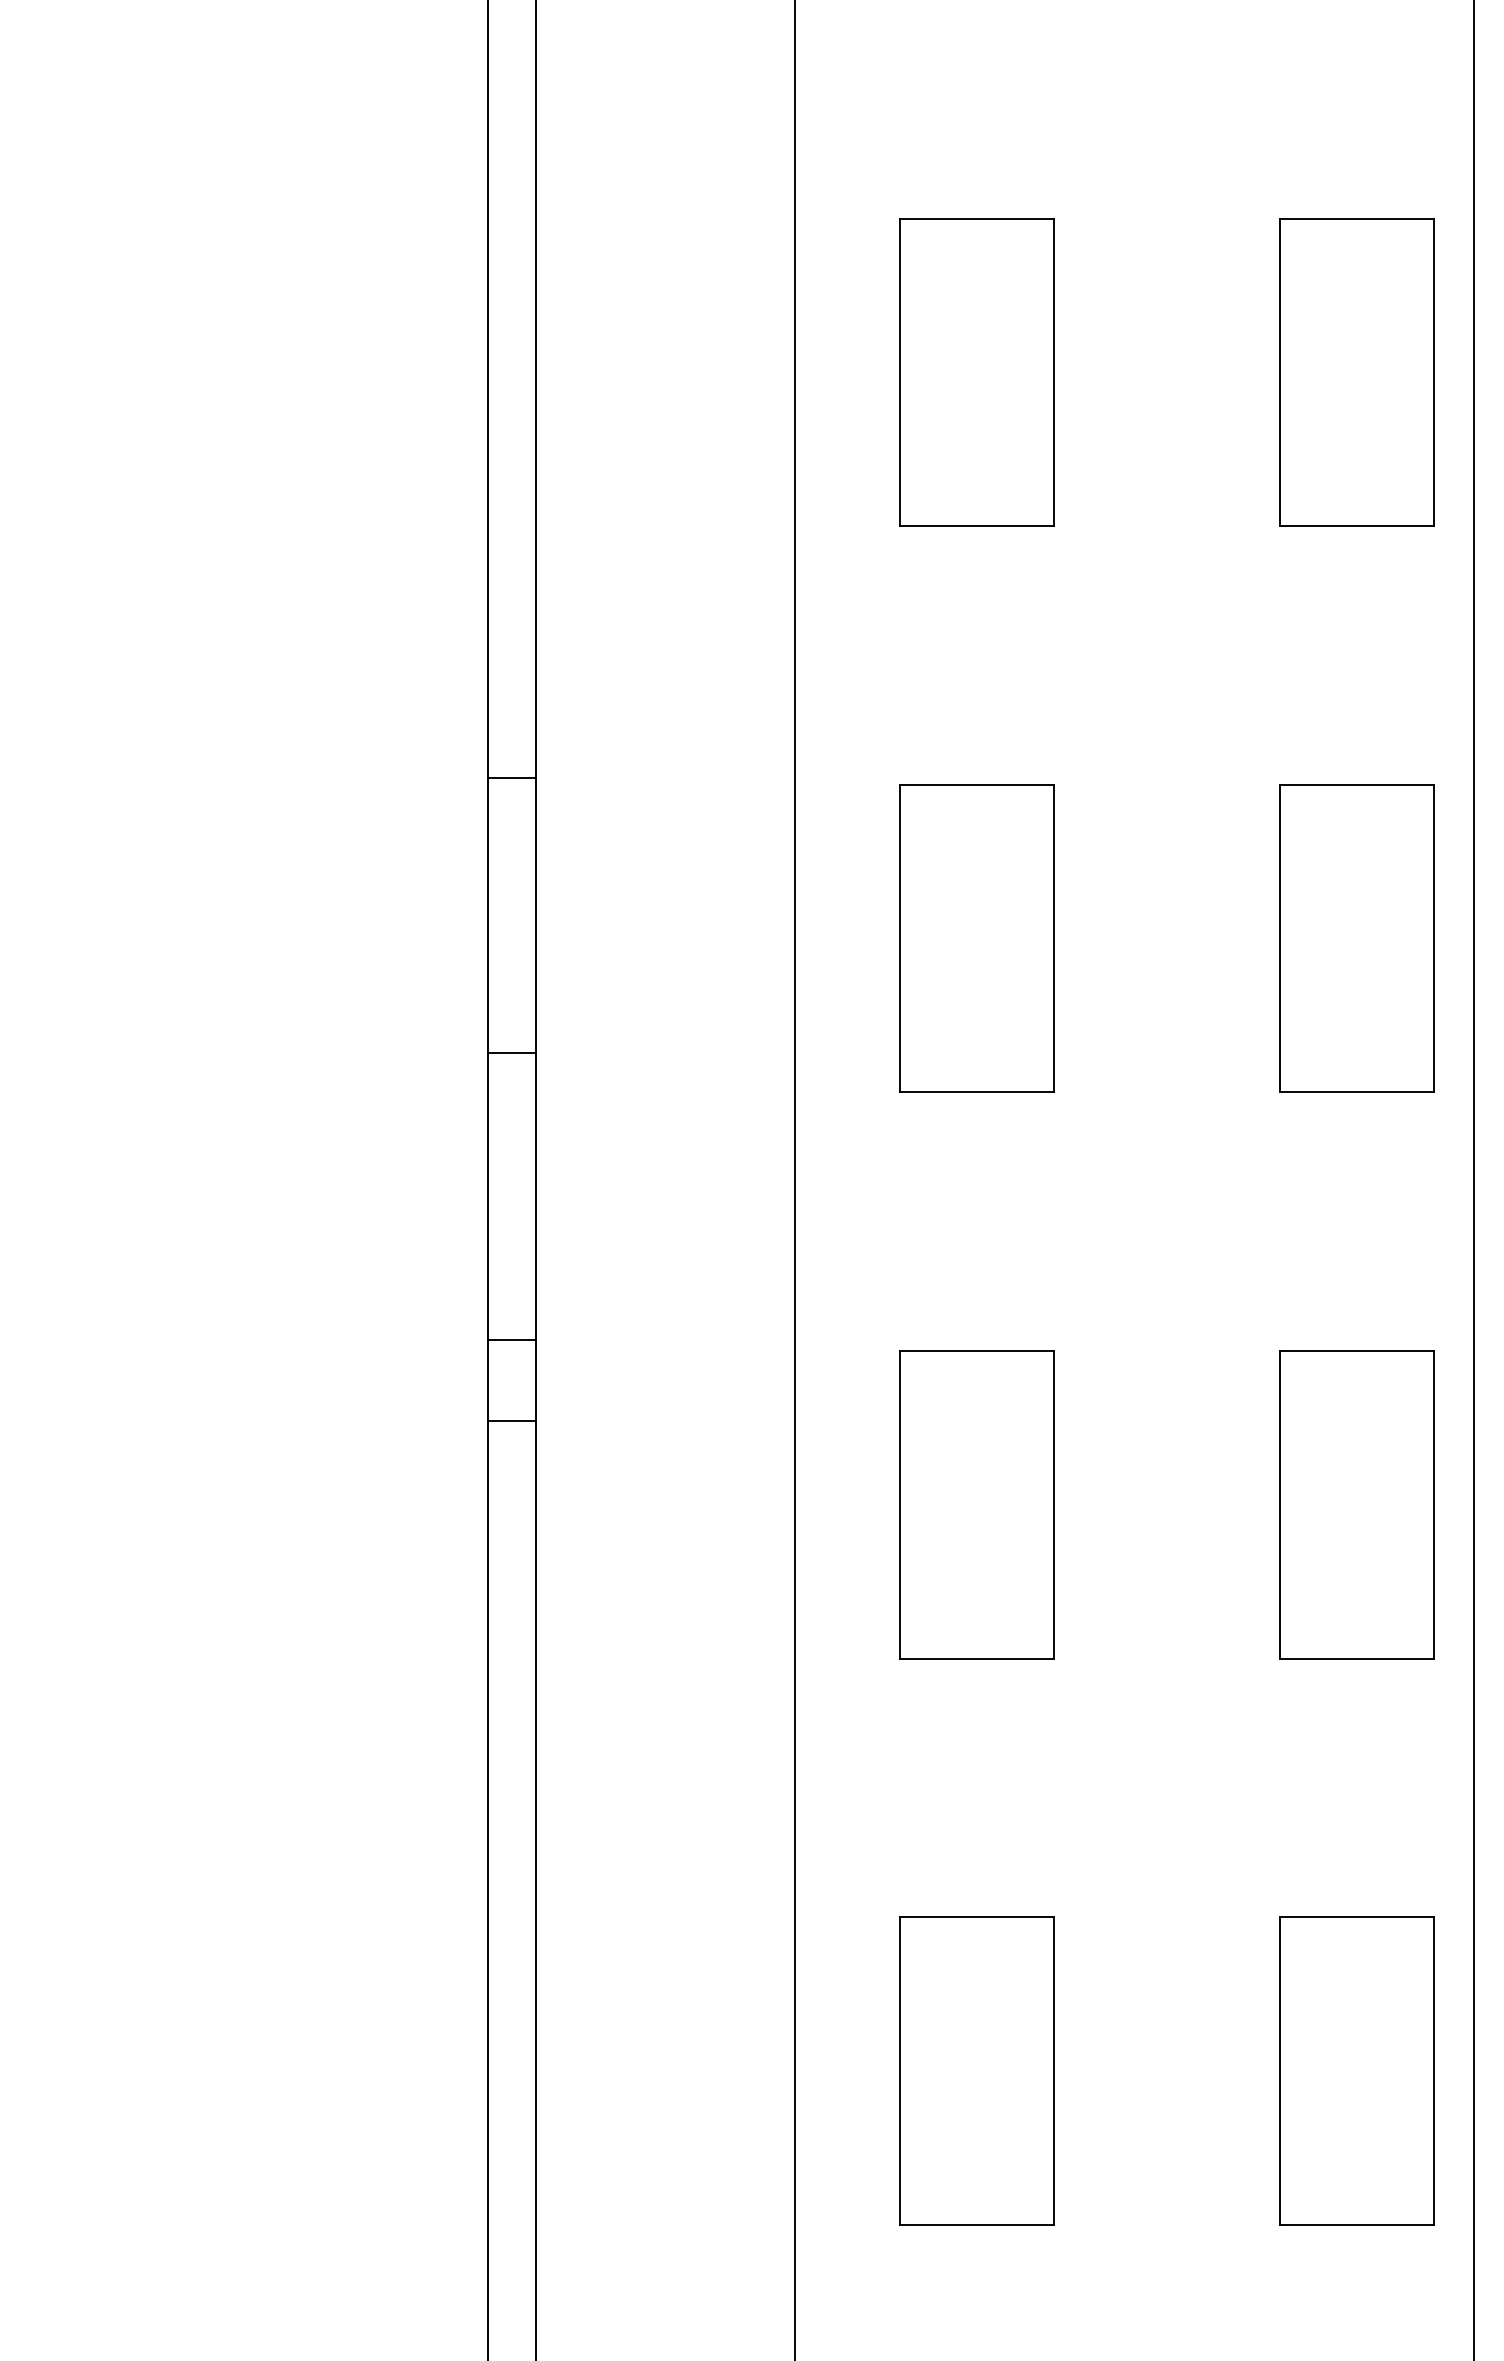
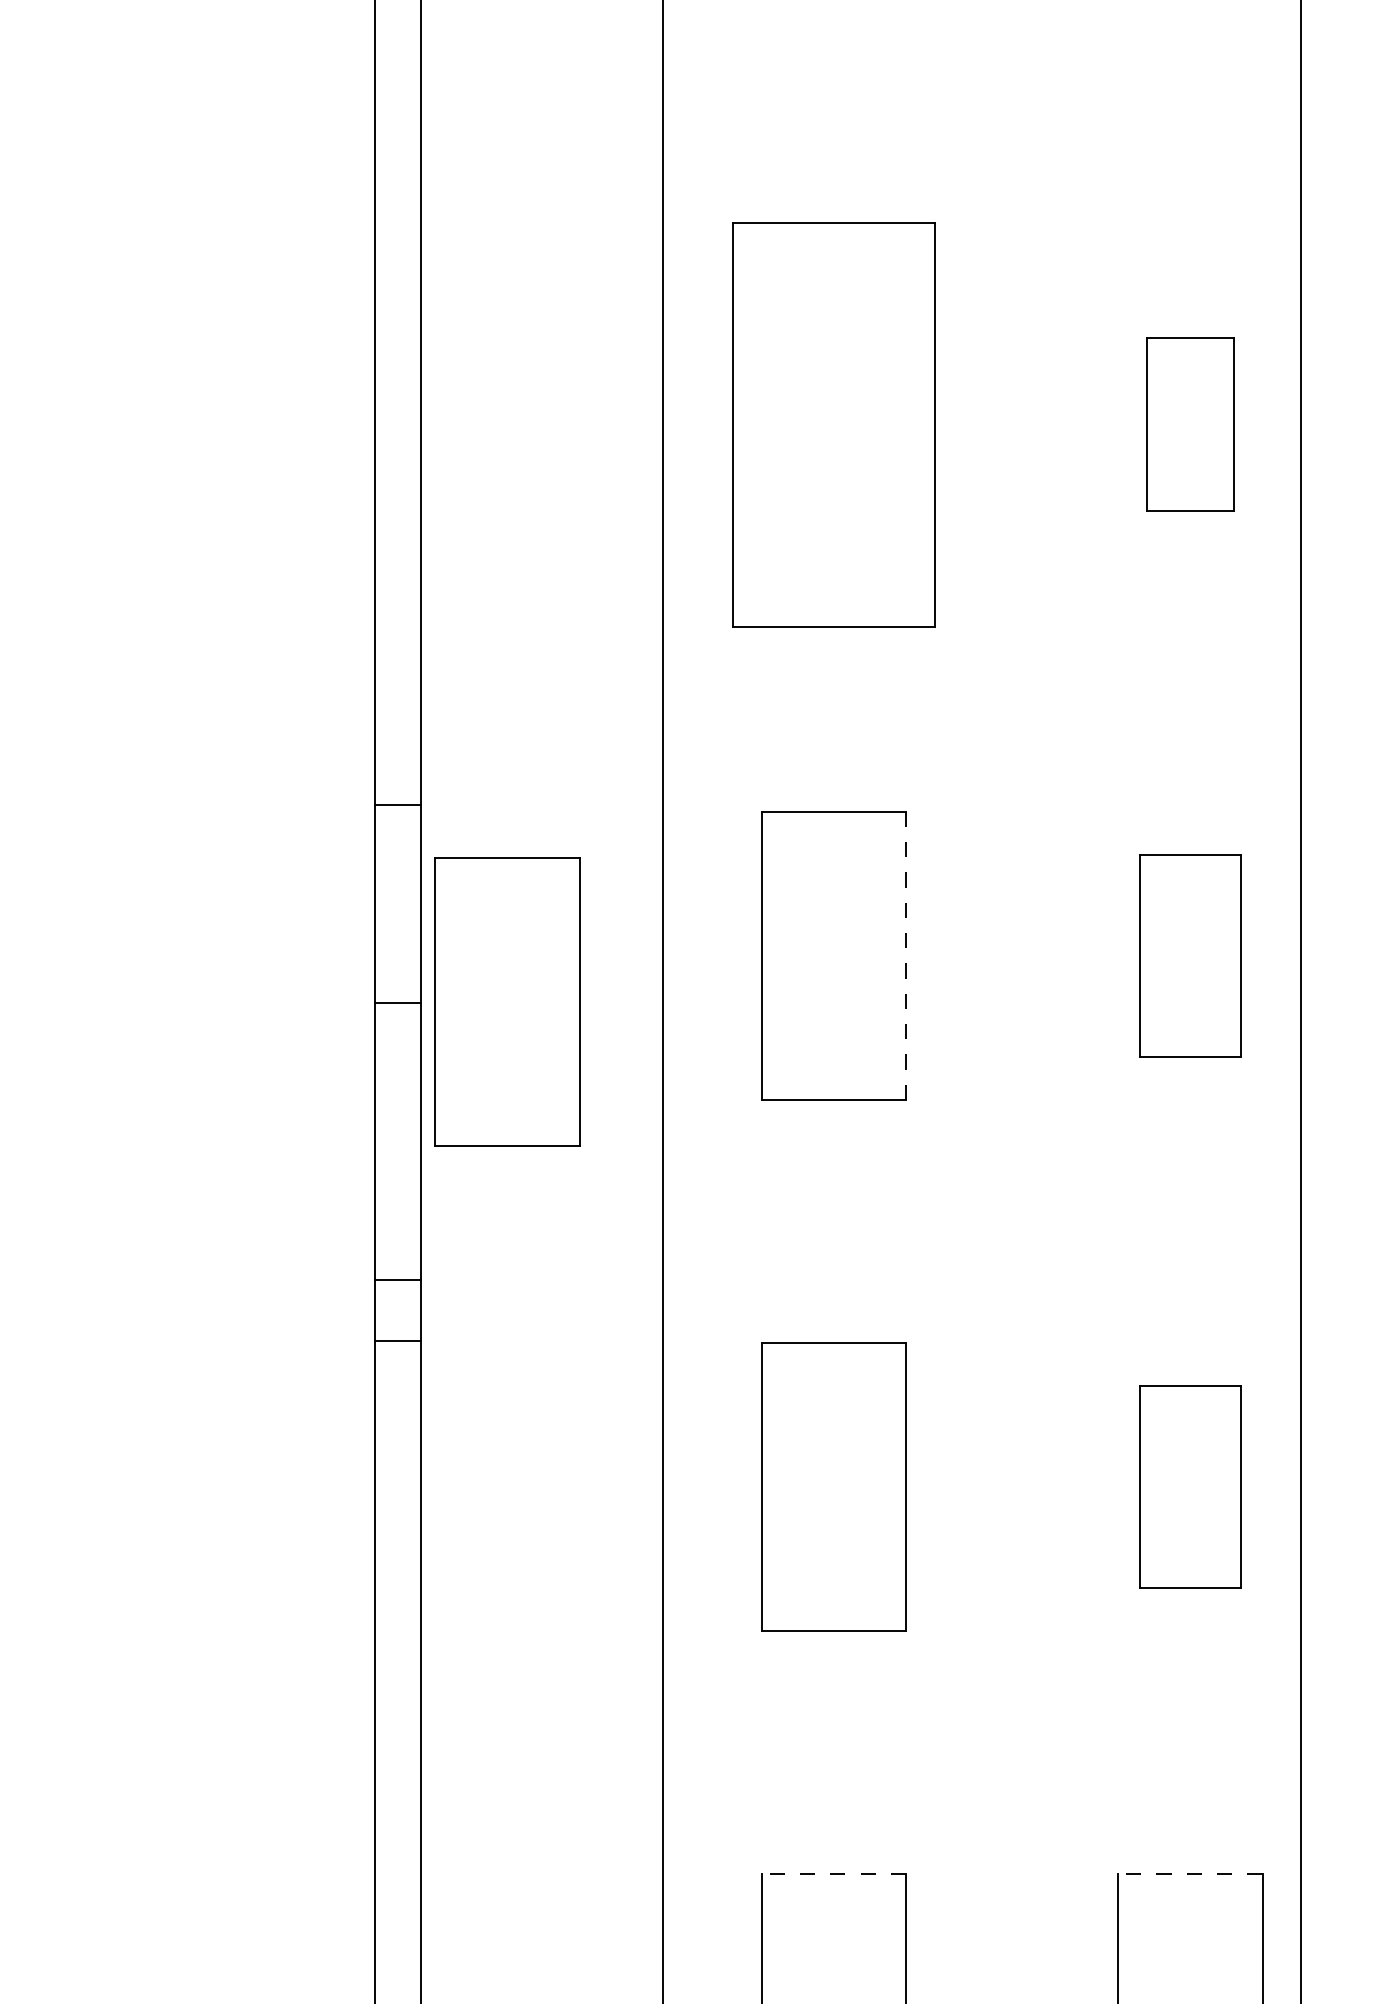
part: (976, 372) -> (833, 424), size x1.4
part: (1356, 372) -> (1189, 424), size x0.6
line: (1053, 938) -> (905, 955), solid -> dashed
part: (1356, 938) -> (1189, 955), size x0.7
part: (628, 987) -> (507, 1001), added
line: (511, 1052) -> (397, 1002), moved
line: (511, 1340) -> (397, 1280), moved
line: (511, 1421) -> (397, 1341), moved
part: (1356, 1504) -> (1189, 1486), size x0.7
line: (977, 1917) -> (834, 1873), solid -> dashed
line: (1357, 1917) -> (1190, 1873), solid -> dashed

